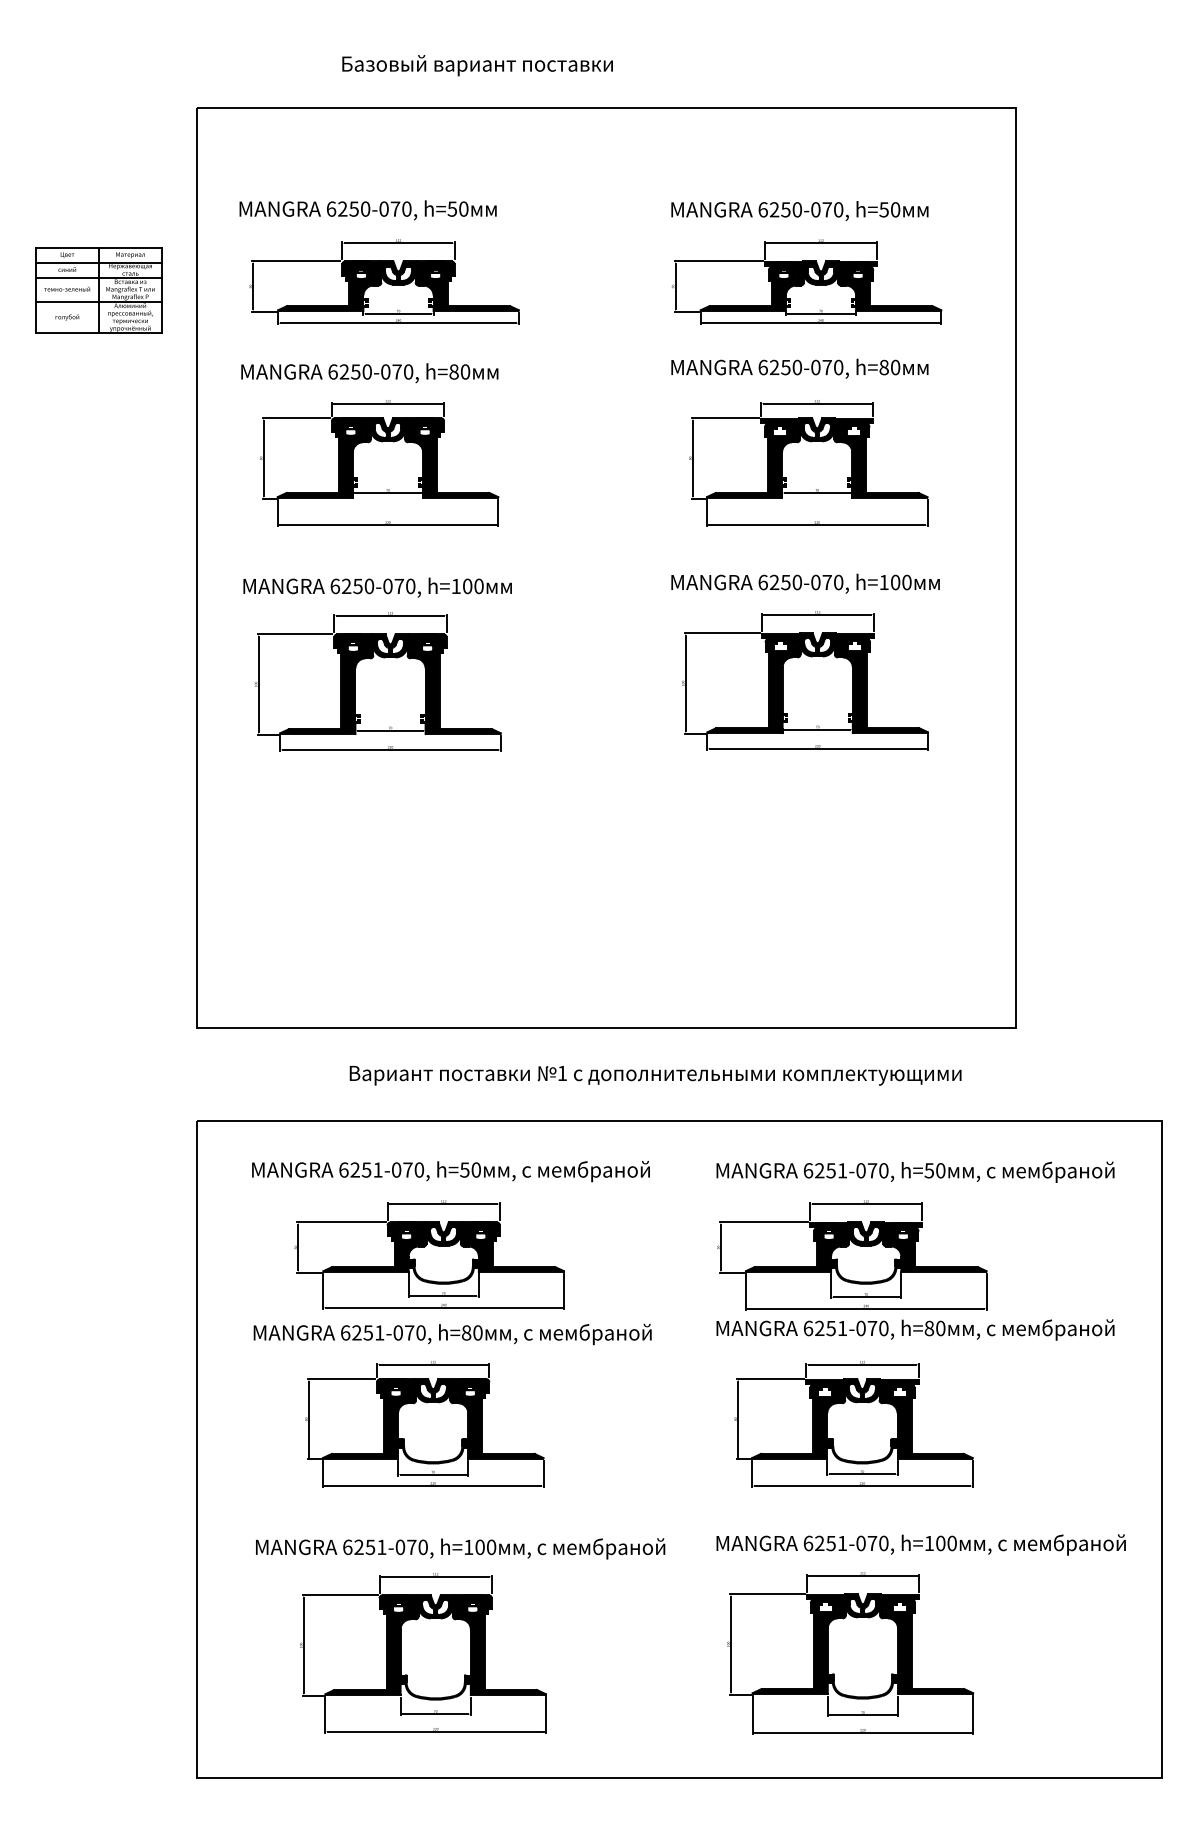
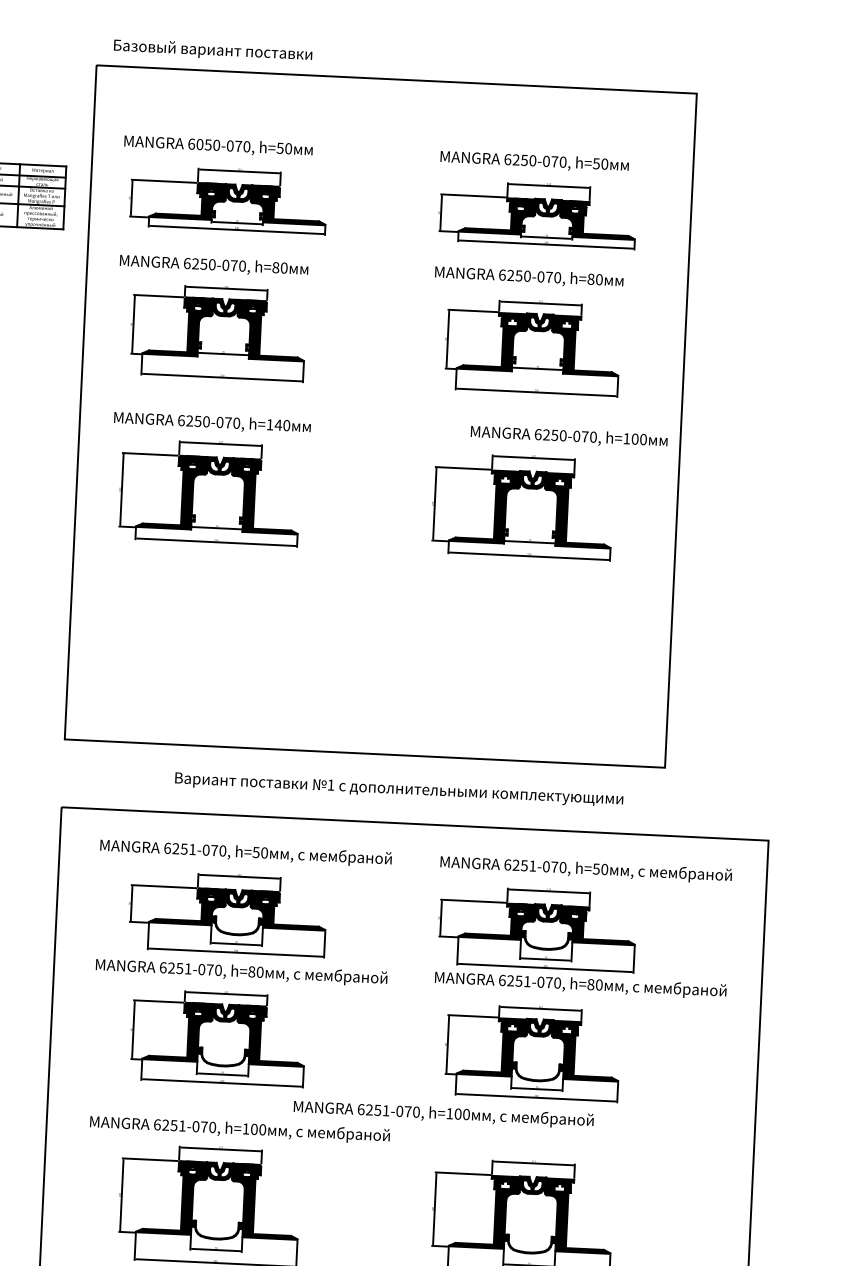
text: (477, 65) -> (213, 50), moved
text: (342, 208) -> (199, 144), 6250-070, -> 6050-070,
text: (805, 583) -> (569, 436), moved
text: (467, 586) -> (278, 425), h=100 -> h=140
text: (920, 1544) -> (443, 1114), moved

